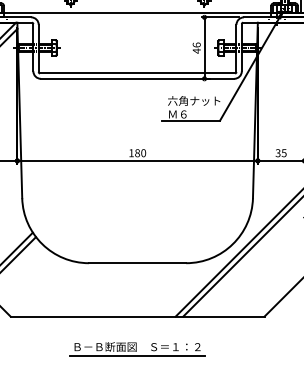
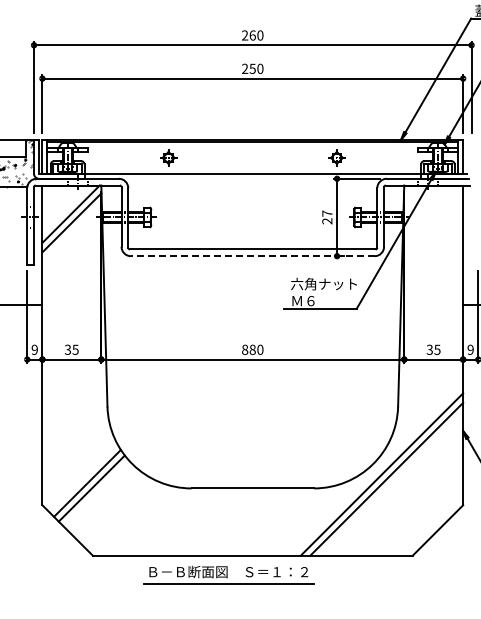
text: (196, 48) -> (327, 217), 46 -> 27
line: (137, 79) -> (252, 256), solid -> dashed
text: (131, 152) -> (245, 349), 180 -> 880
part: (137, 348) -> (228, 574), moved

